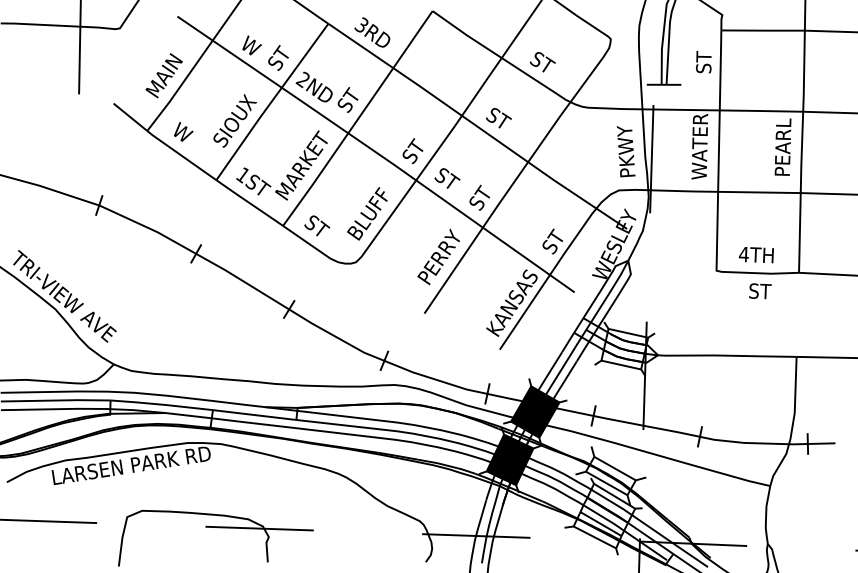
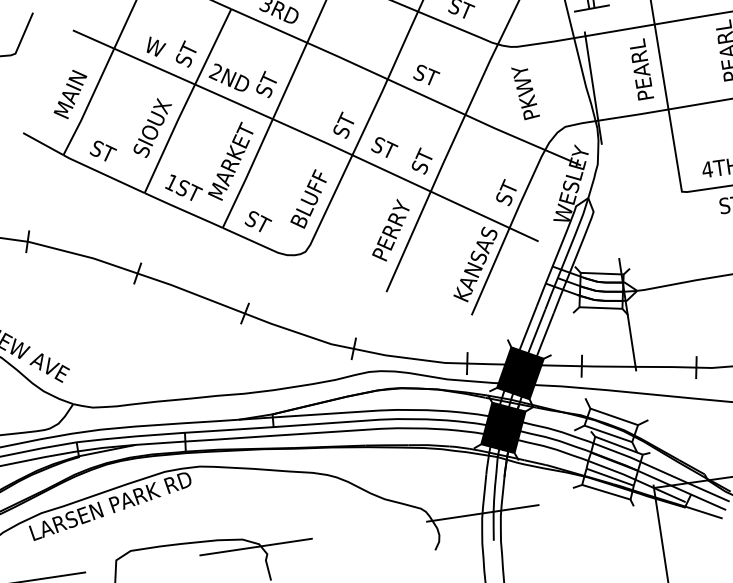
text: (184, 132) -> (102, 149), W -> ST
text: (699, 146) -> (640, 65), WATER -> PEARL
text: (625, 151) -> (525, 92), moved

